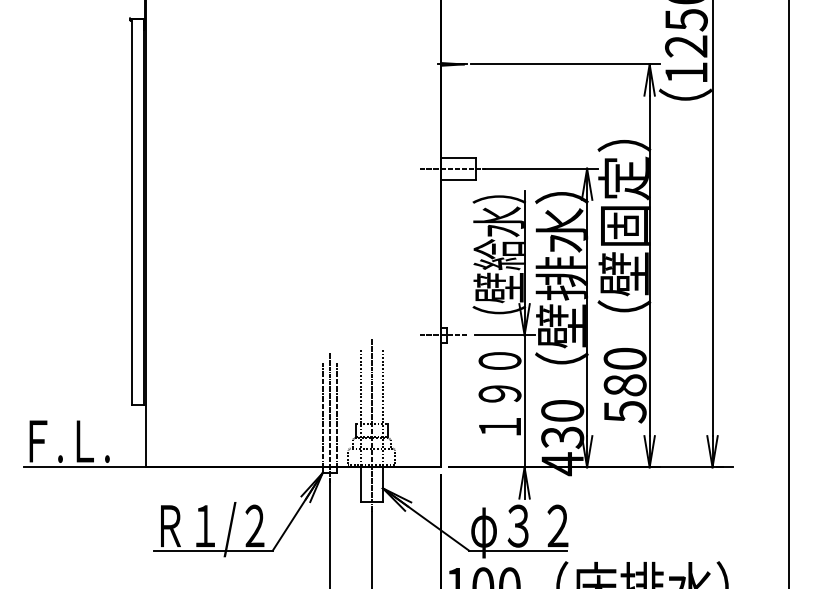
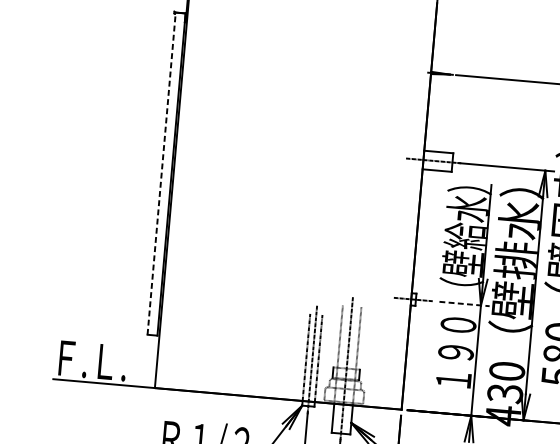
line: (131, 212) -> (161, 174), solid -> dashed
line: (505, 335) -> (464, 304), solid -> dashed

